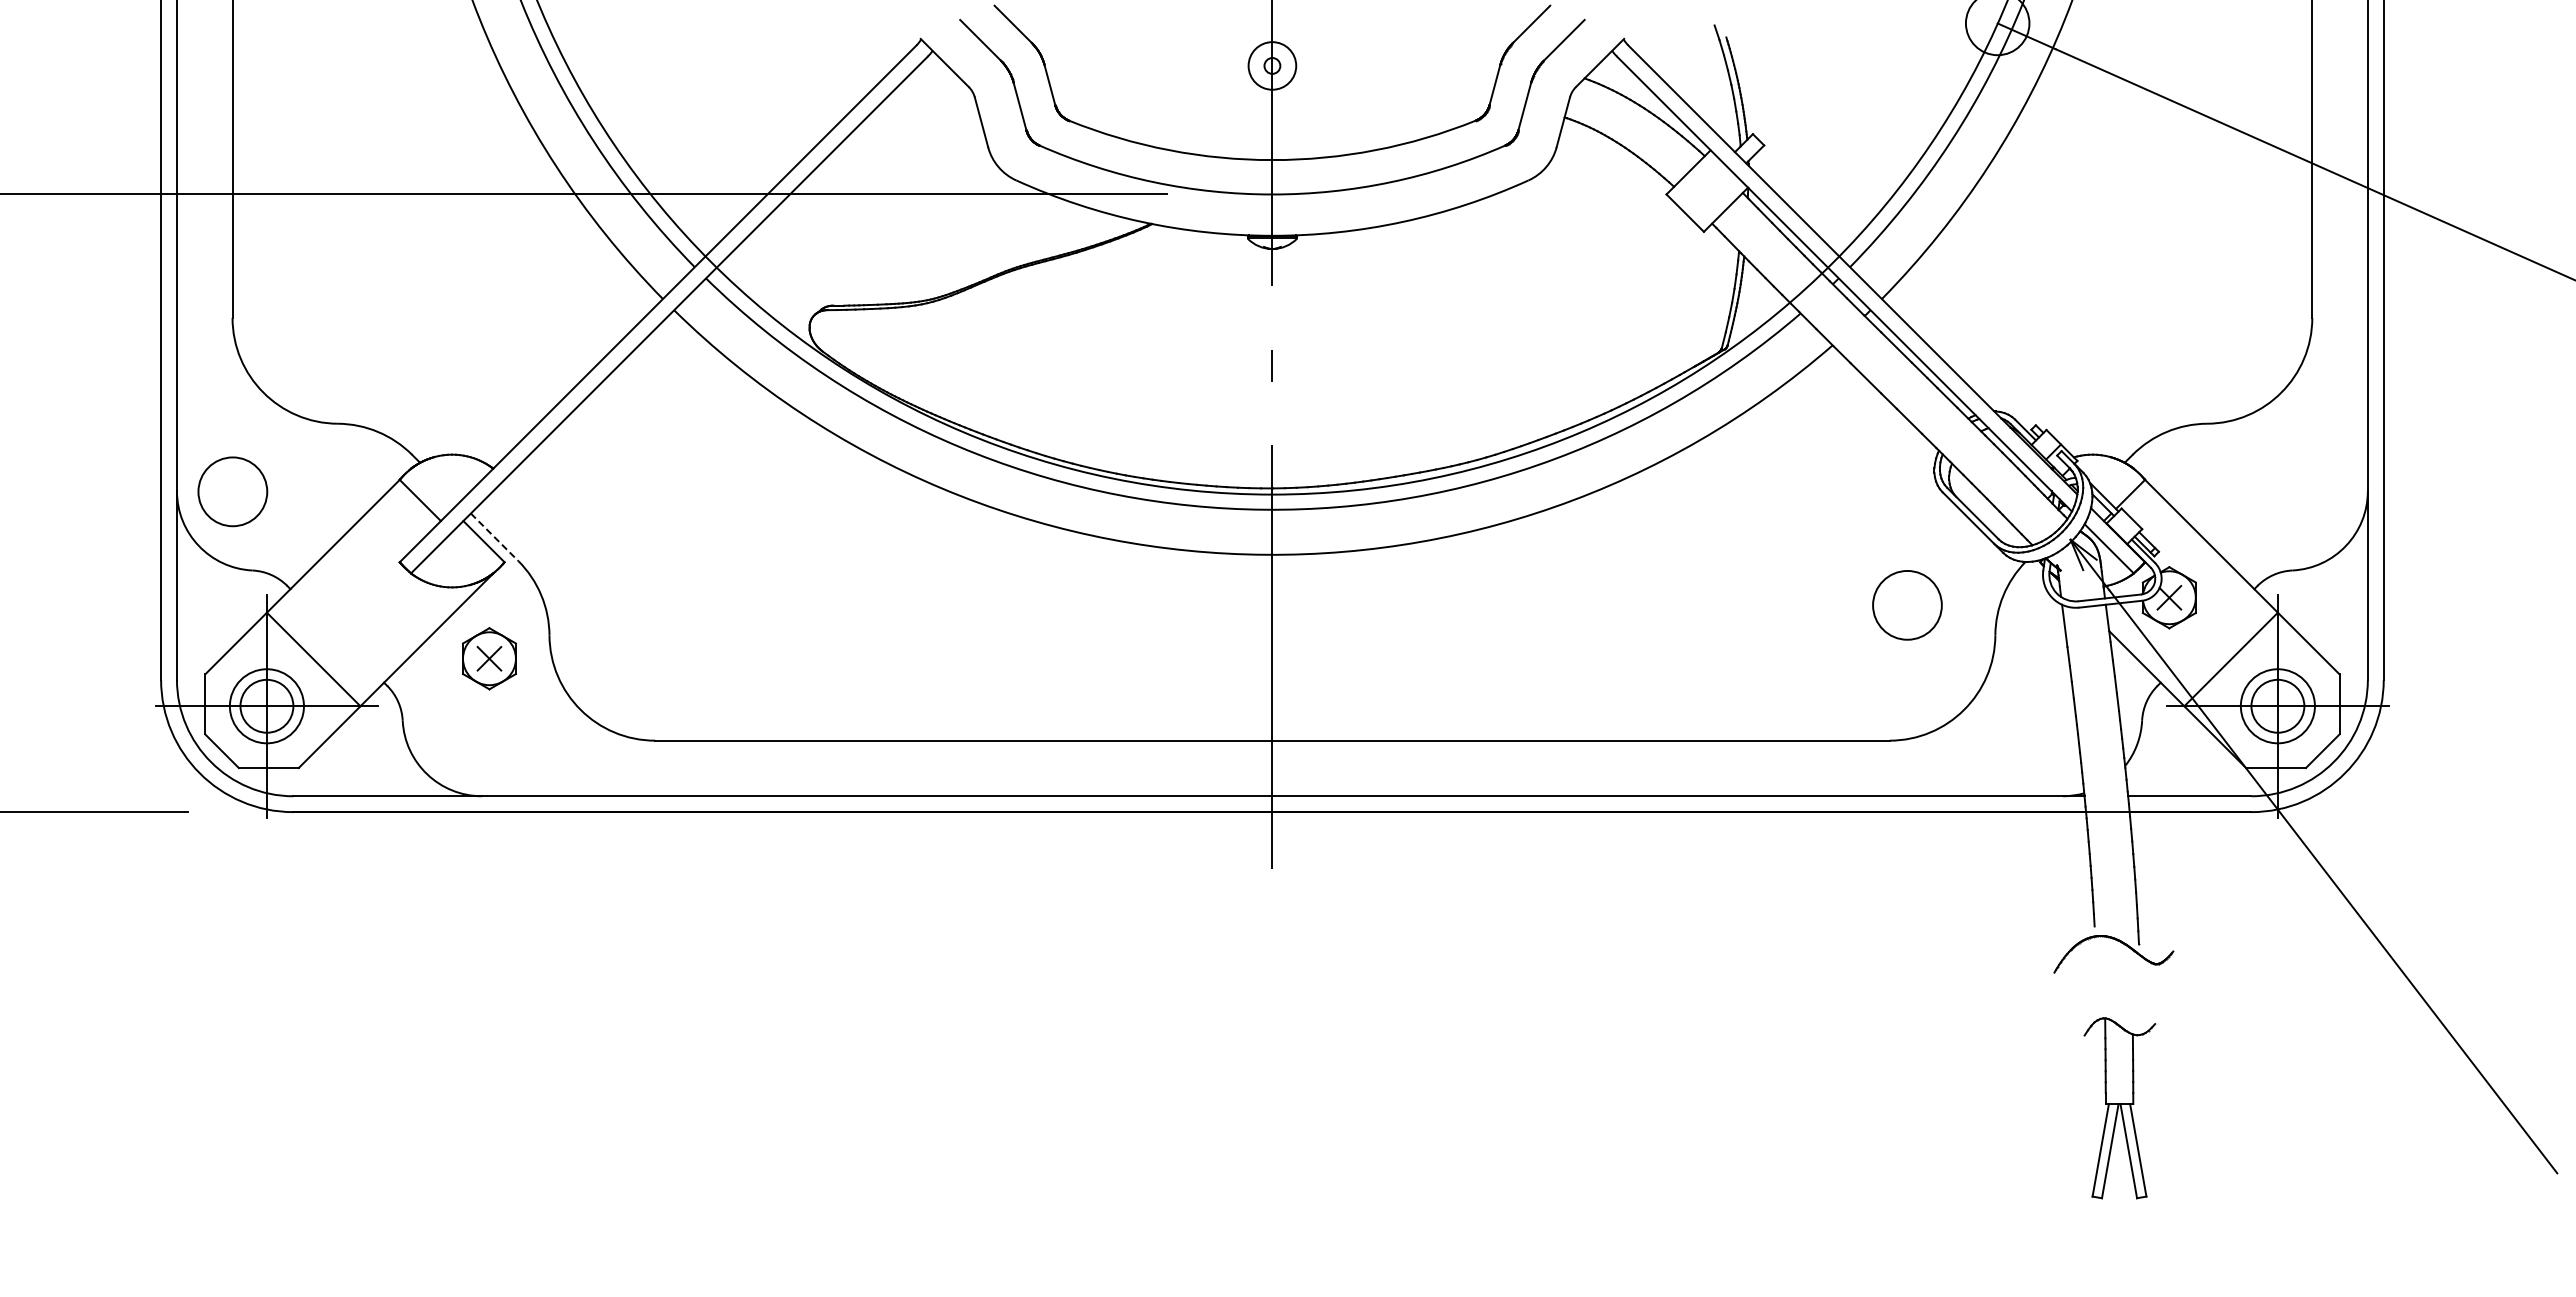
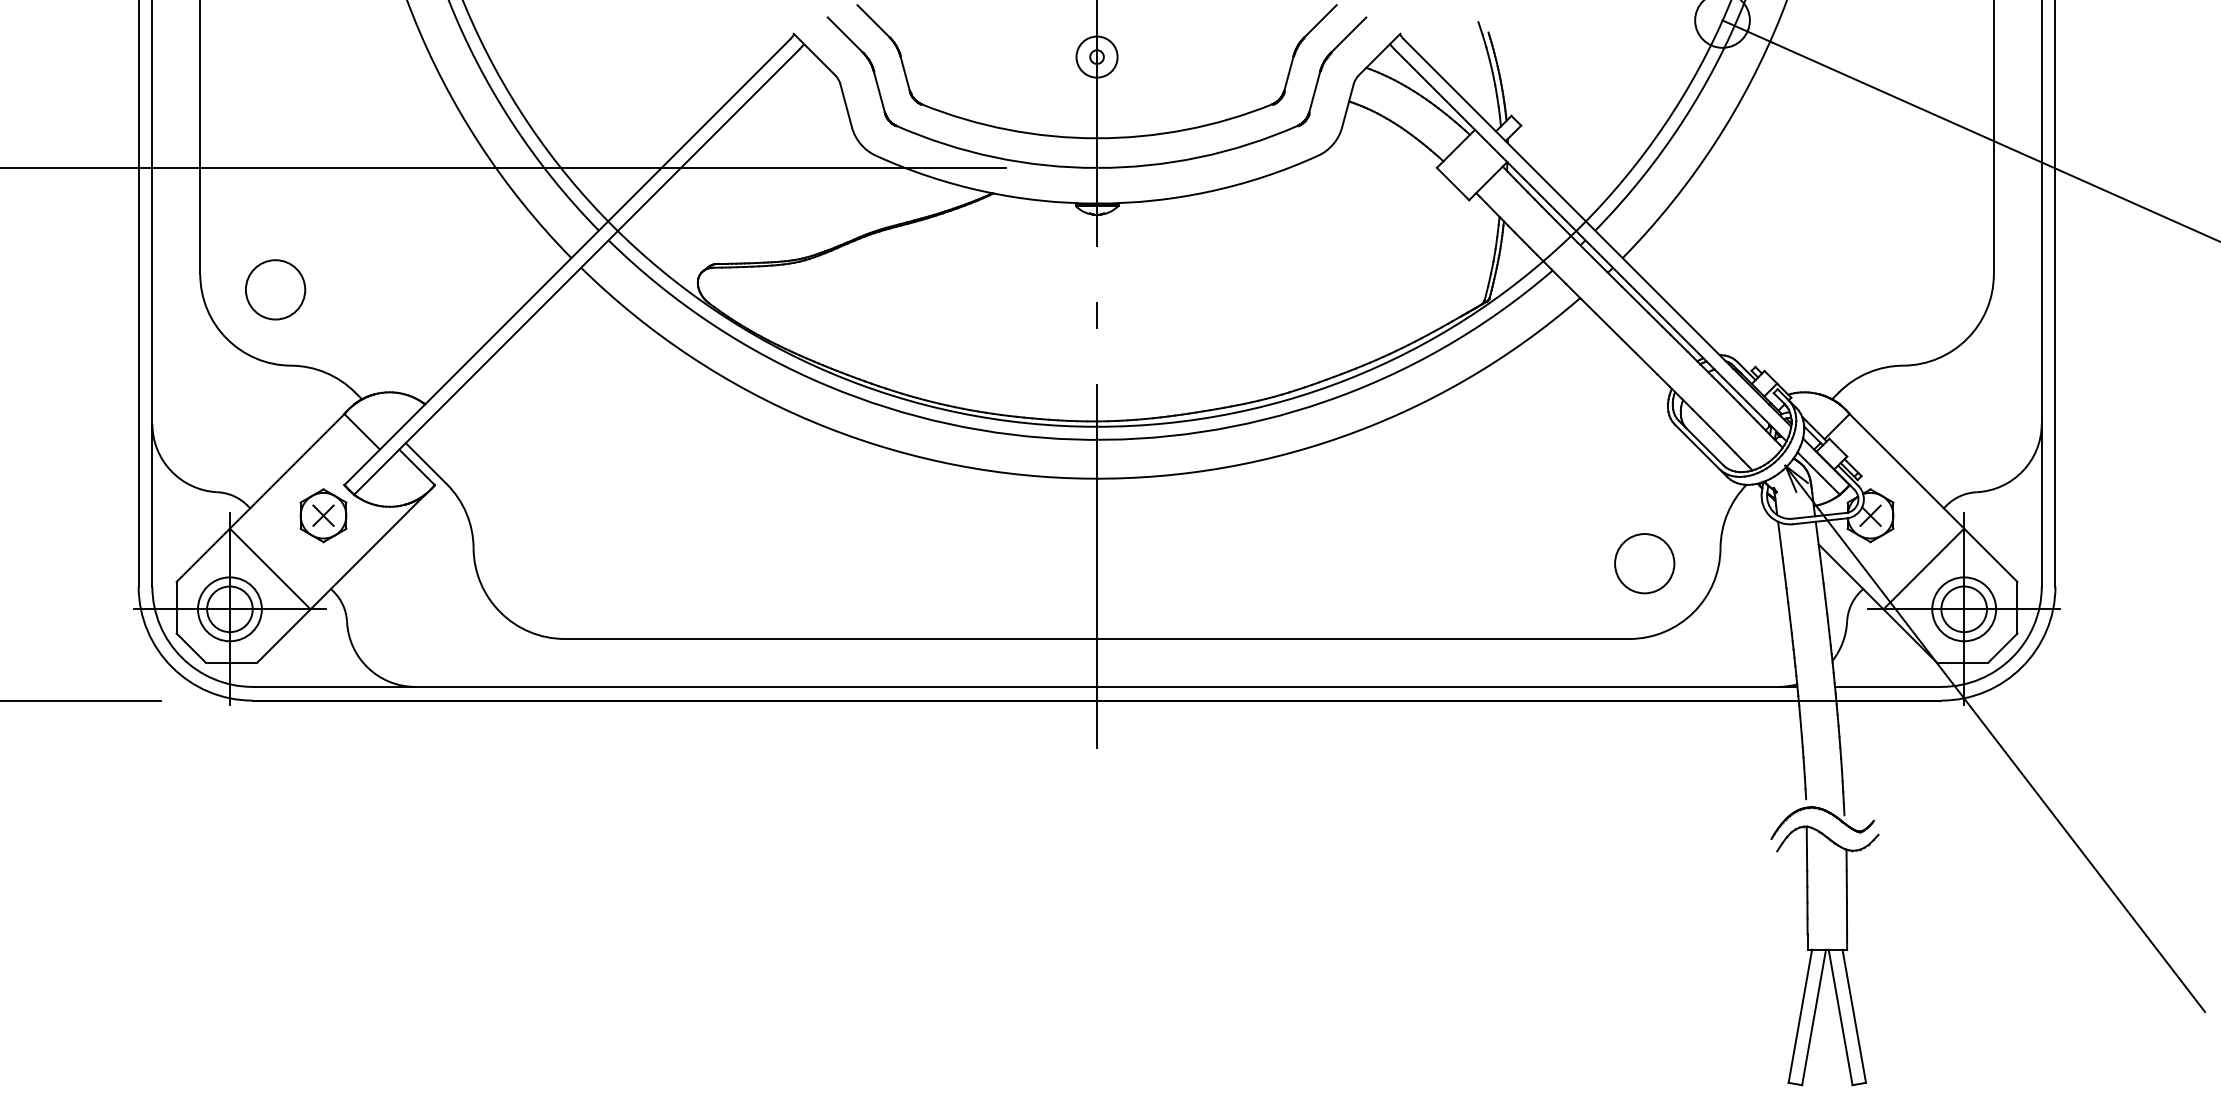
circle: (232, 491) -> (275, 289), moved
line: (494, 537) -> (426, 463), dashed -> solid
circle: (1907, 605) -> (1644, 563), moved
part: (489, 658) -> (323, 515), moved
part: (2119, 1108) -> (1827, 956), size x1.67

